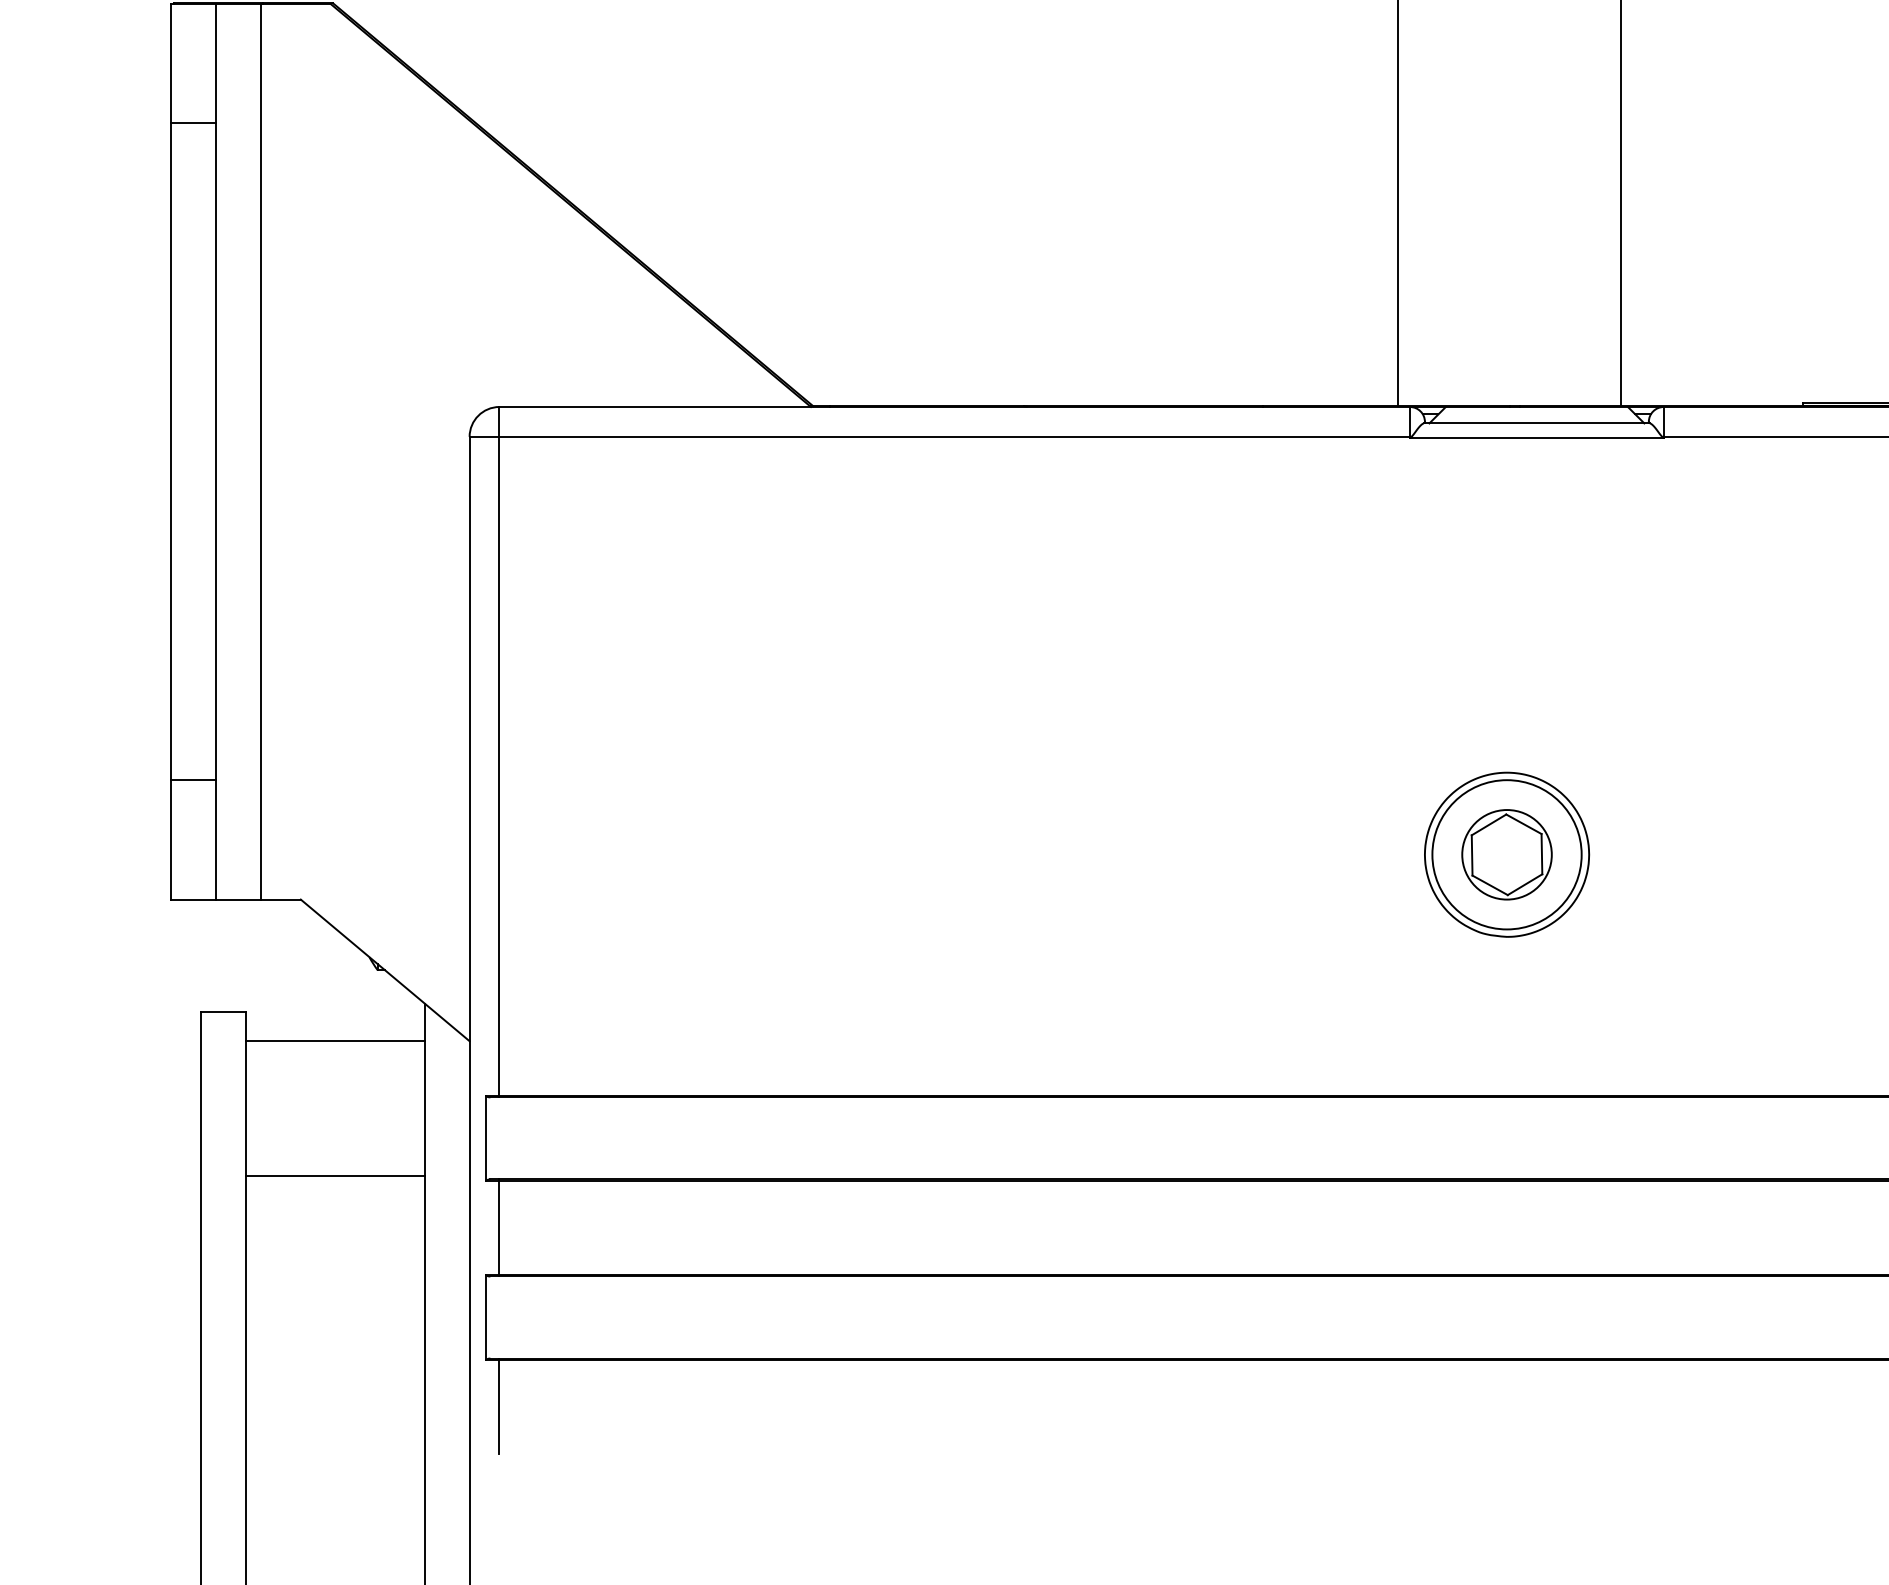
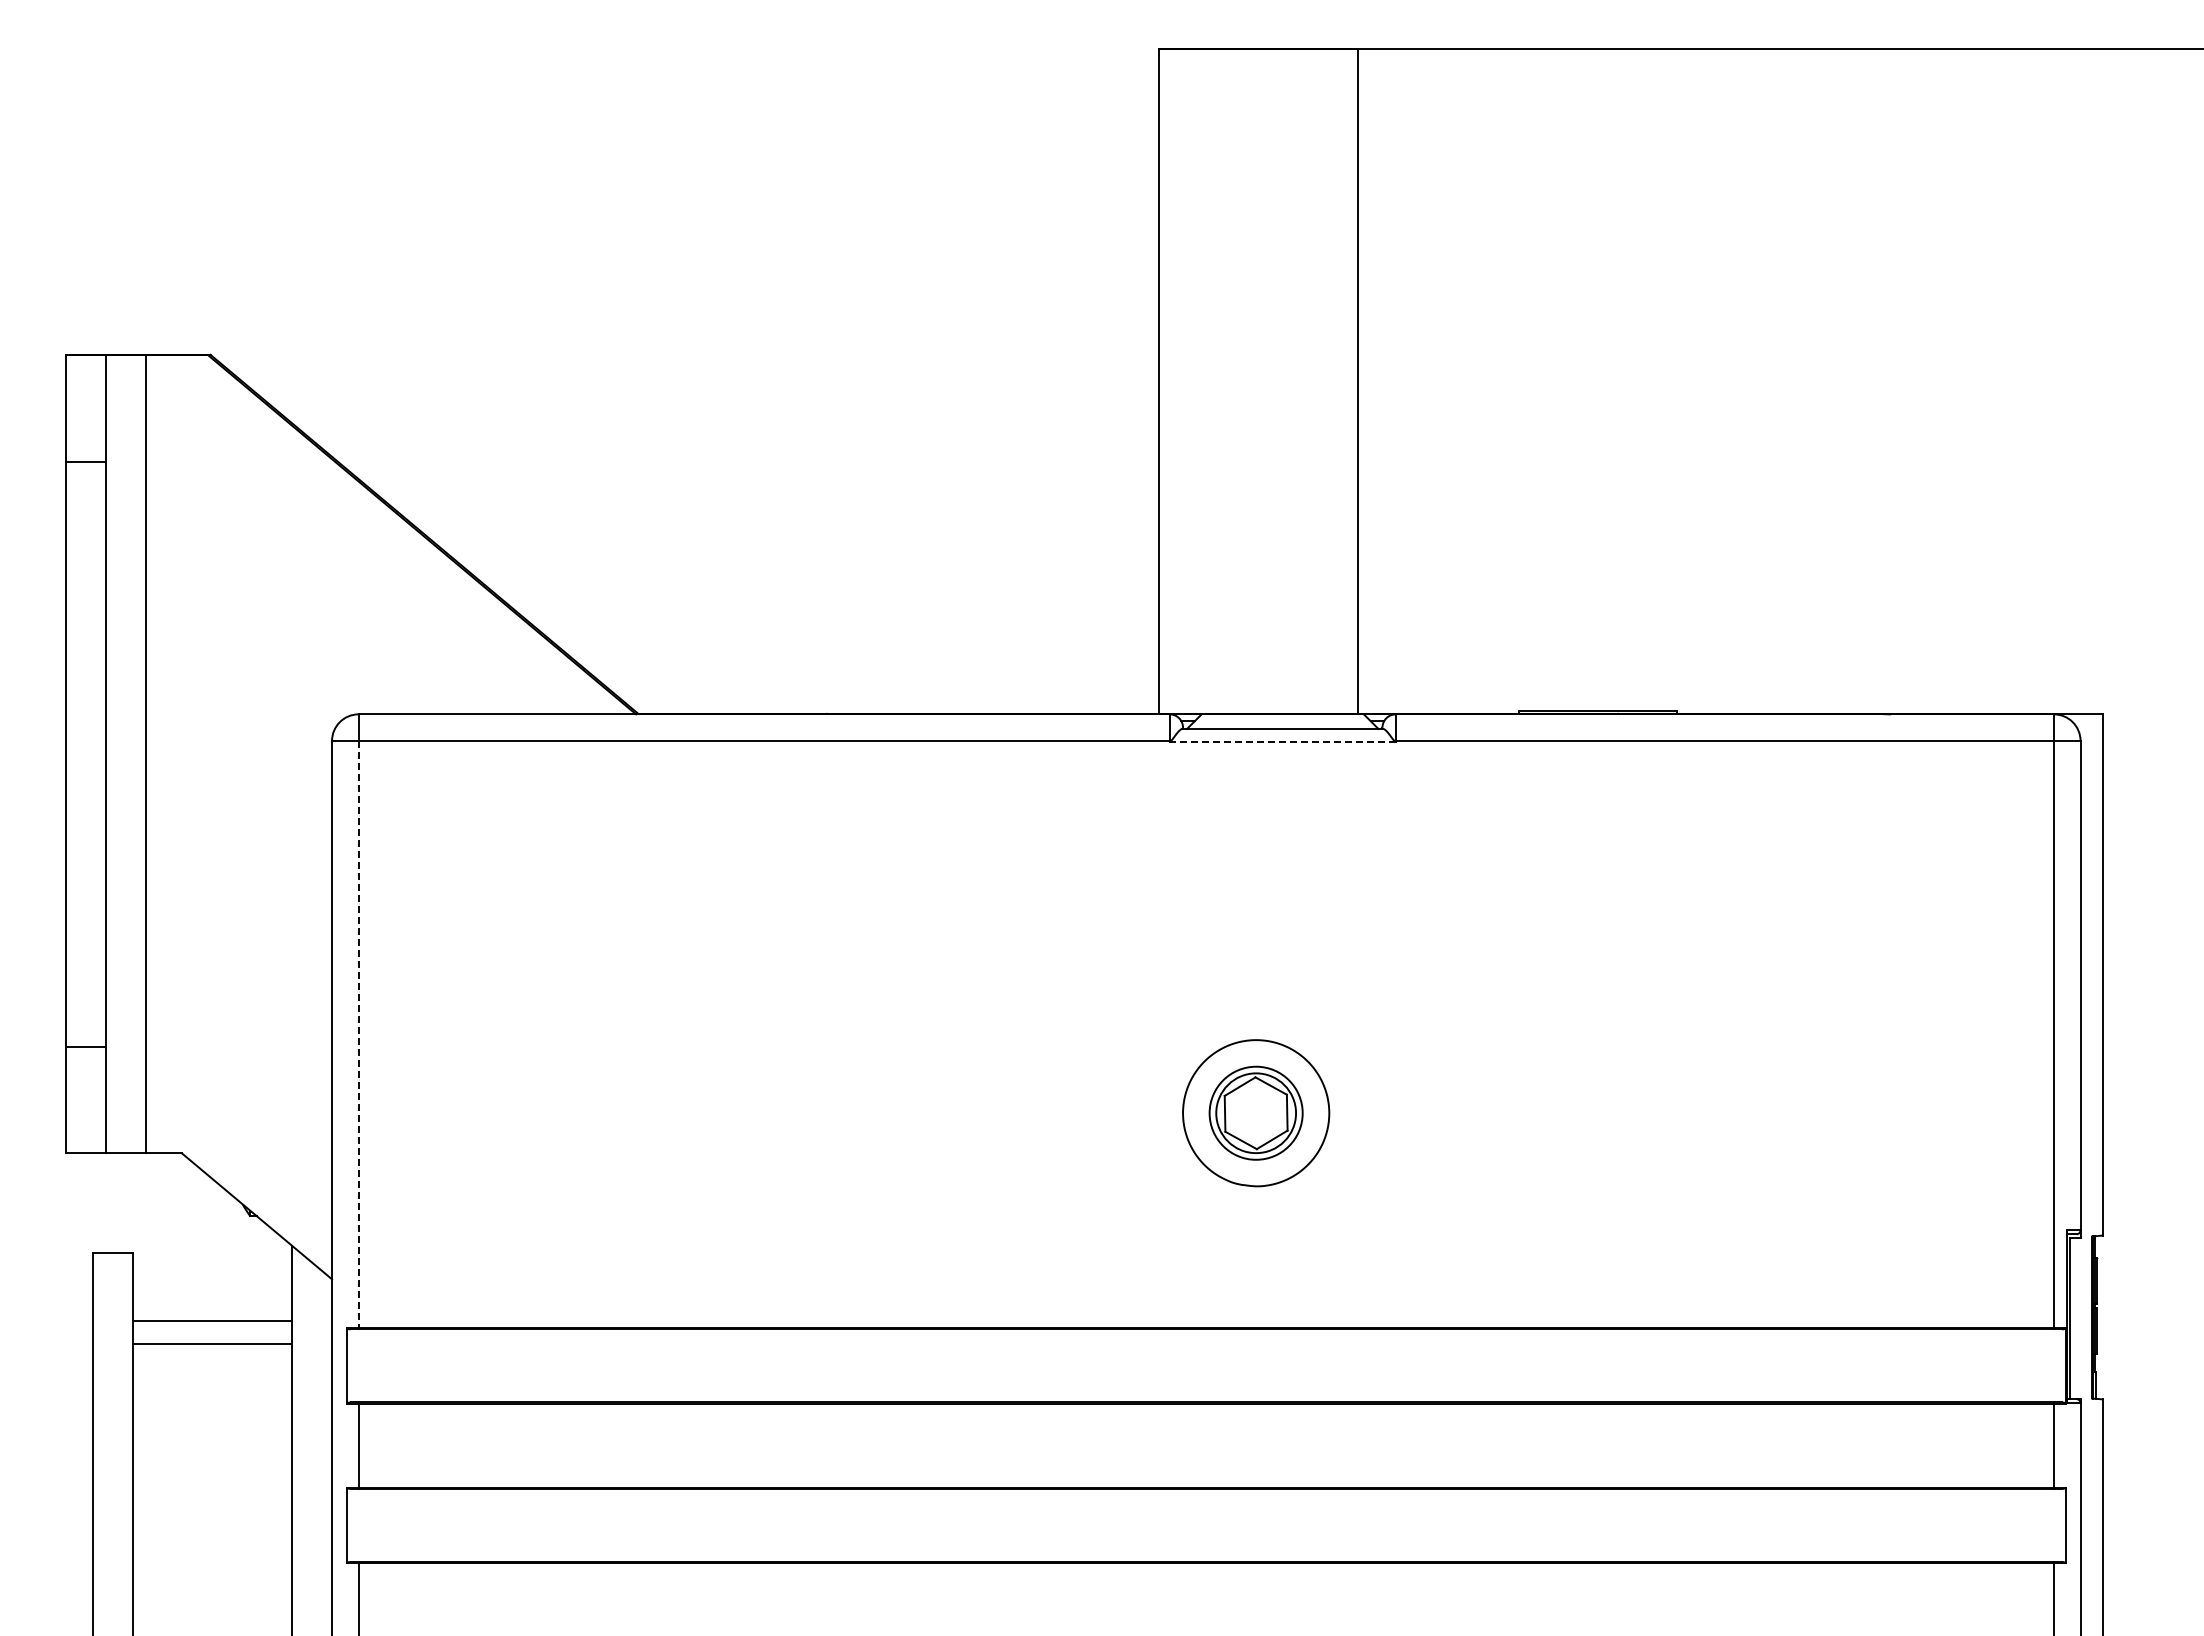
line: (1536, 438) -> (1282, 742), solid -> dashed
line: (499, 766) -> (358, 1034), solid -> dashed
circle: (1506, 853) -> (1255, 1112), size x0.7
line: (335, 1041) -> (212, 1344), moved
line: (335, 1176) -> (212, 1321), moved

